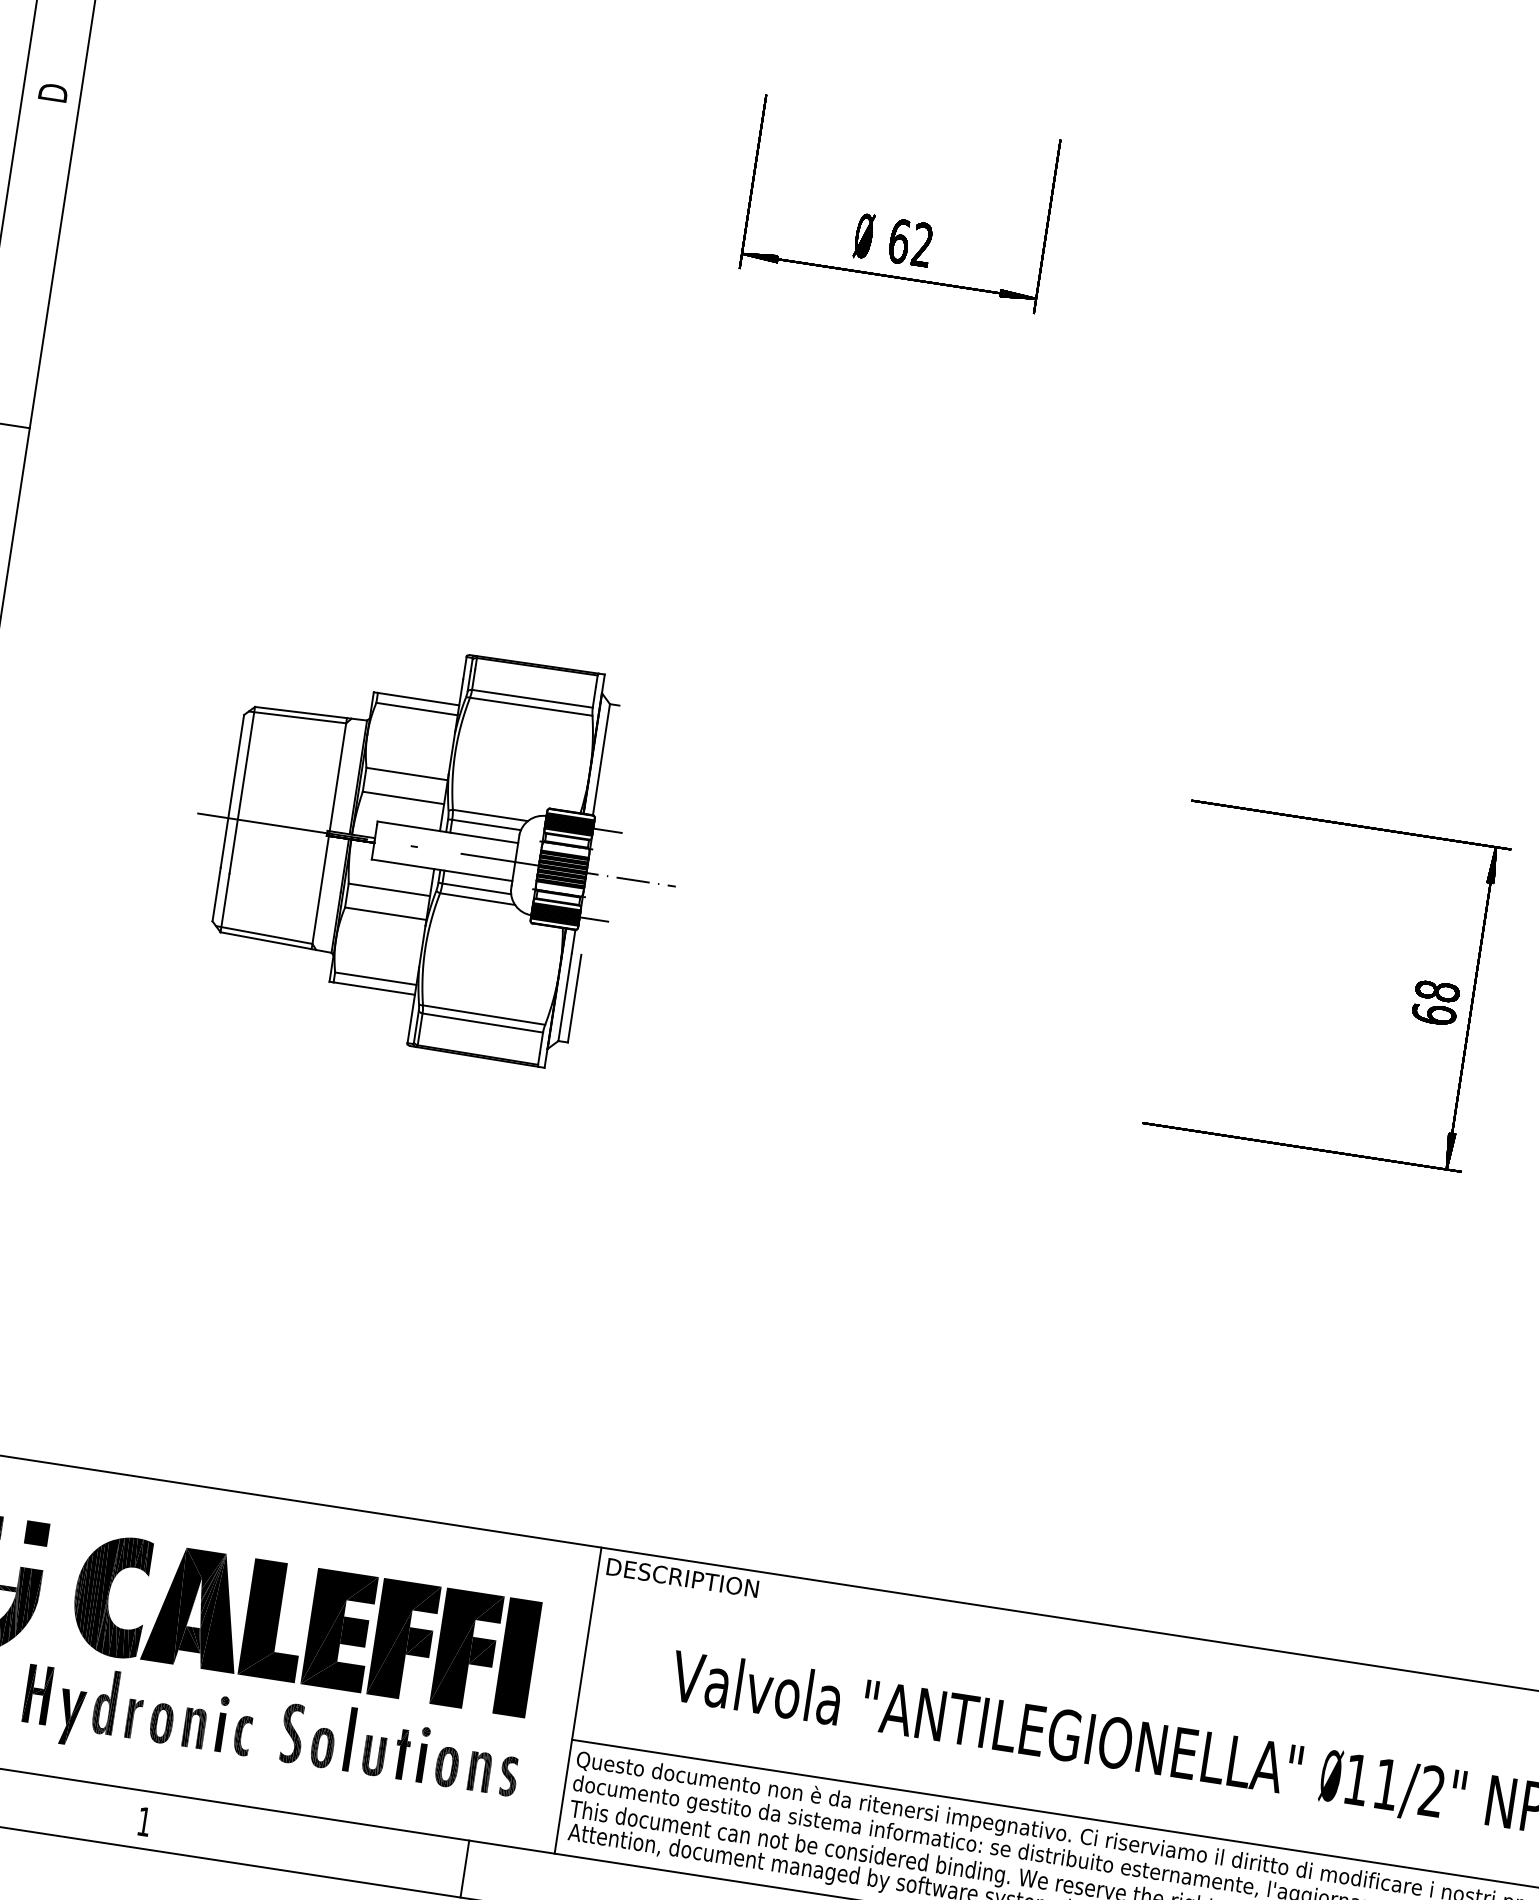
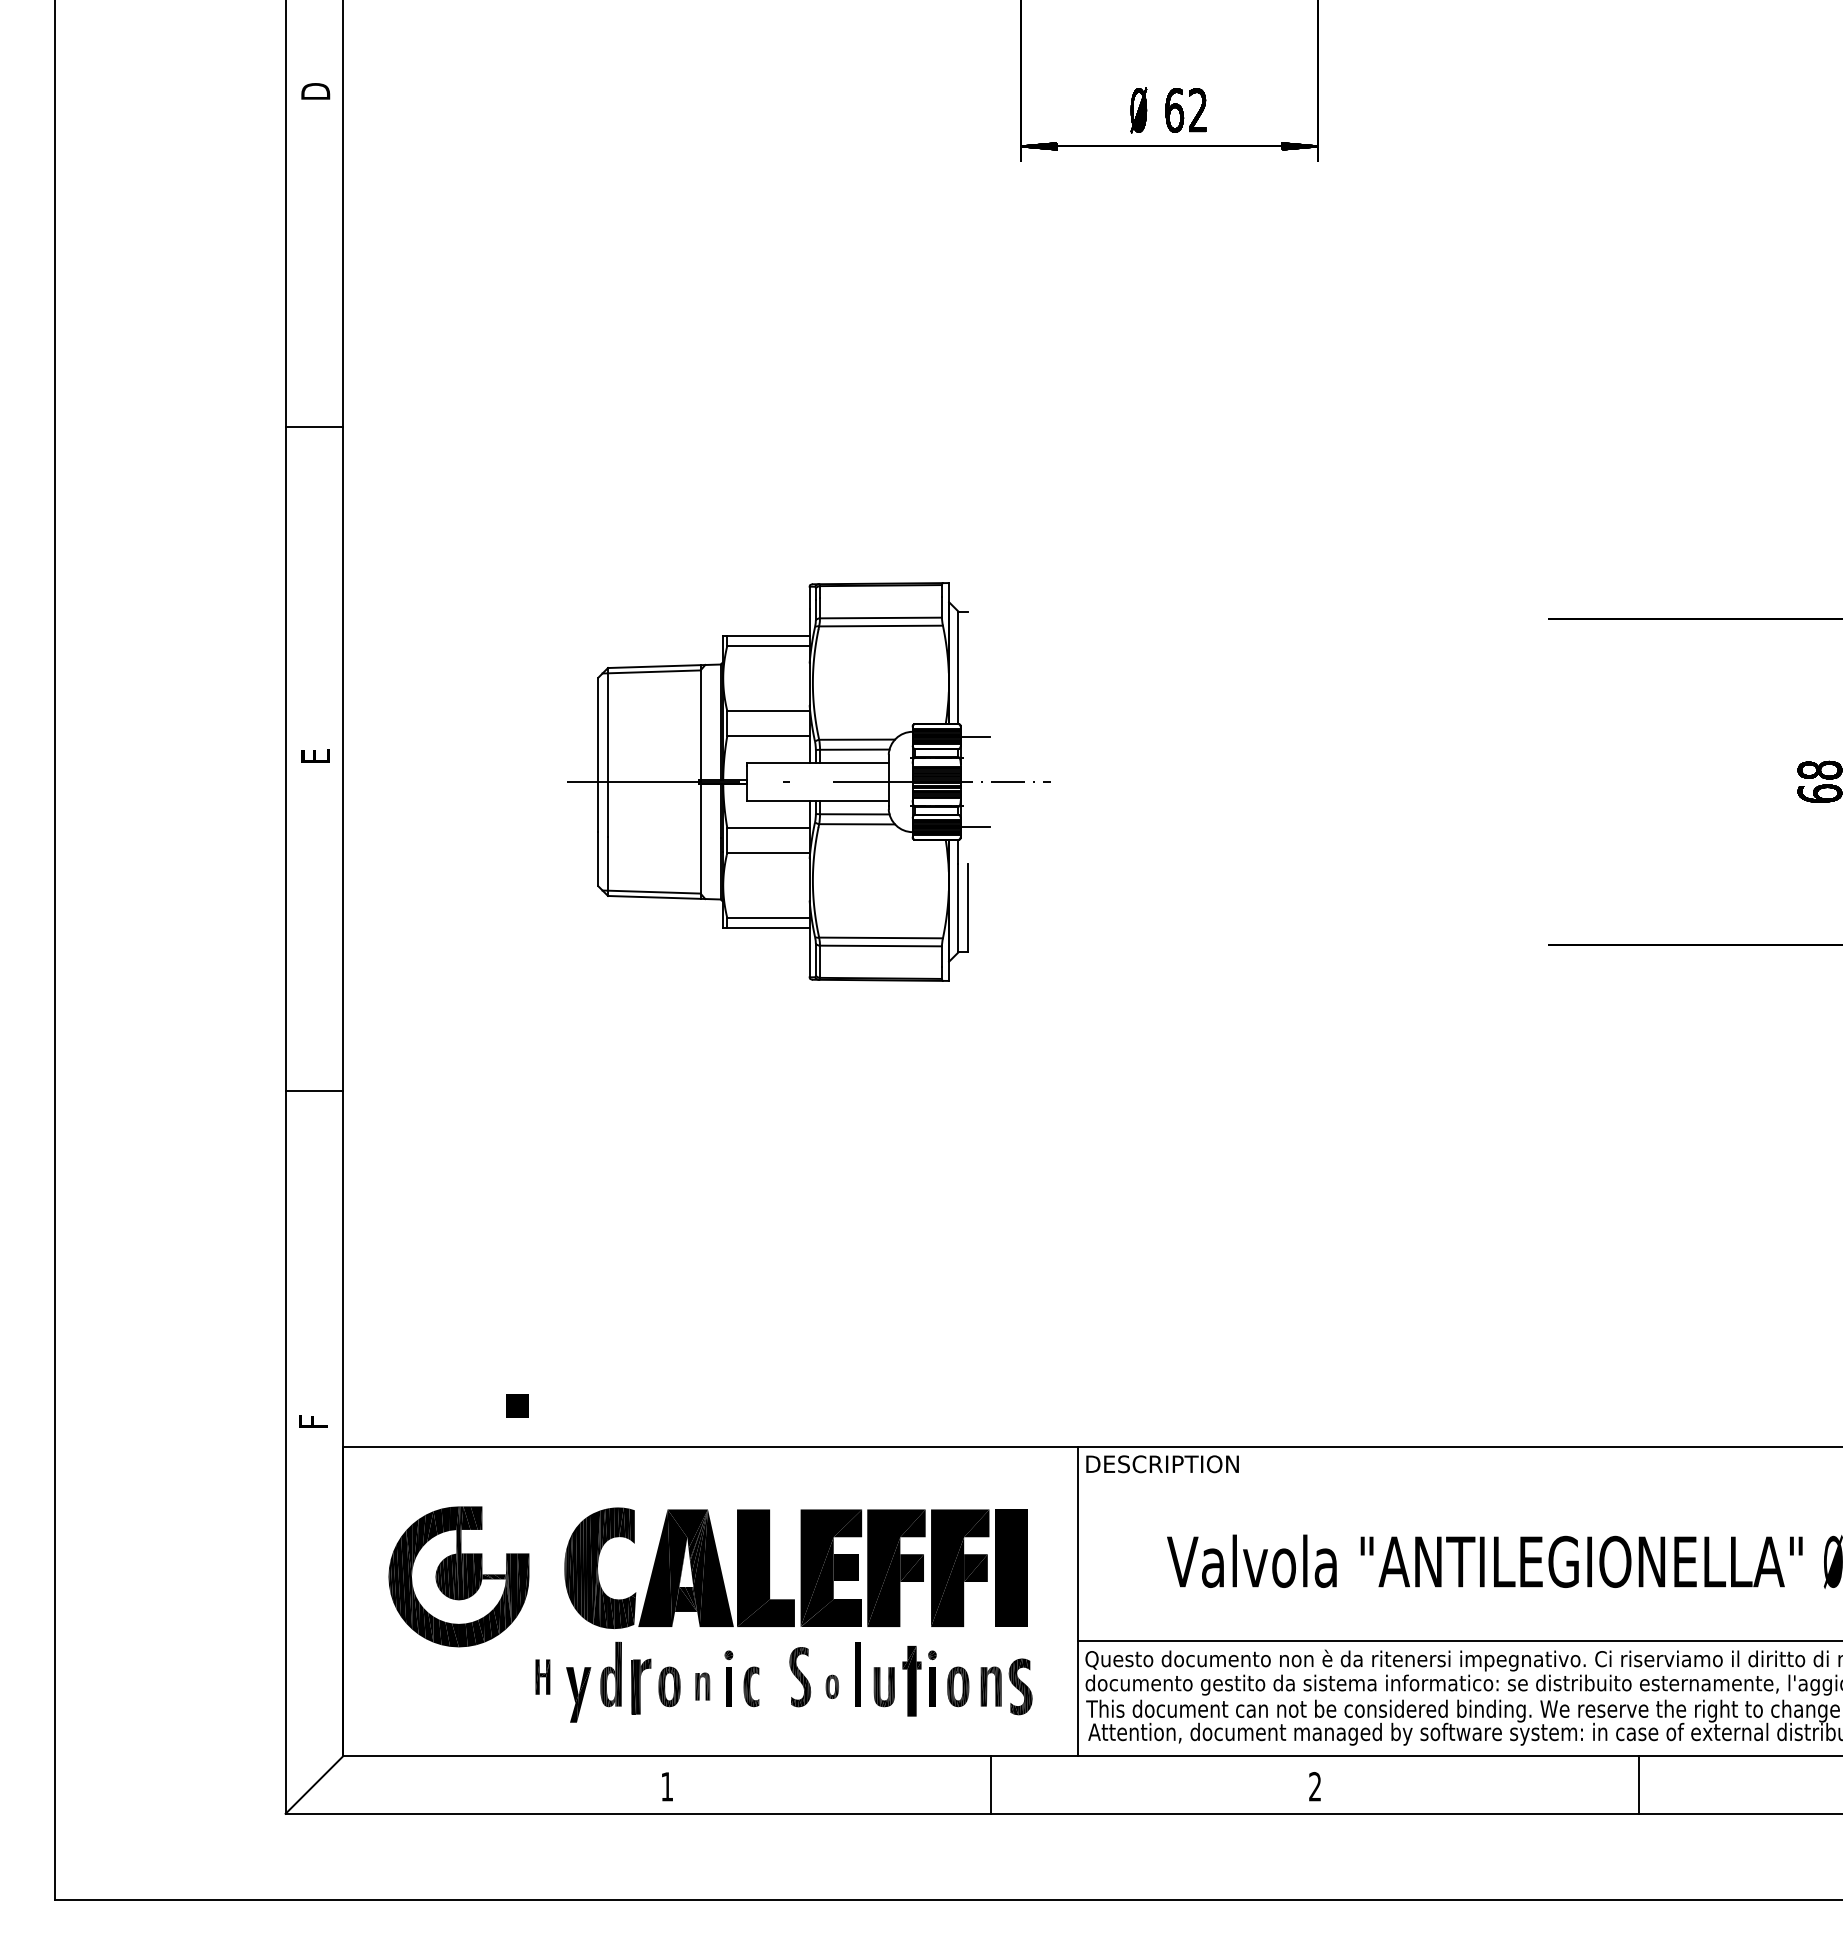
part: (37, 1532) -> (517, 1405), moved
part: (37, 1693) -> (542, 1676), size x0.6
part: (134, 1718) -> (641, 1686), size x1.4
part: (194, 1727) -> (702, 1686), size x0.7
part: (322, 1747) -> (832, 1686), size x0.6
part: (401, 1754) -> (911, 1681), size x1.4
part: (508, 1776) -> (1020, 1686), size x1.4

